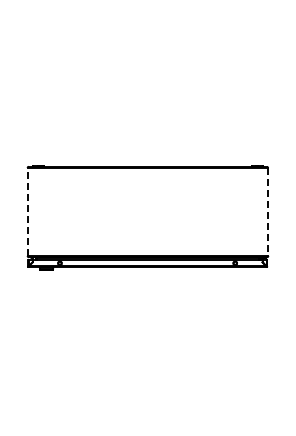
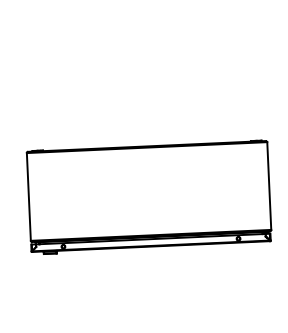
line: (27, 211) -> (28, 196), dashed -> solid
line: (268, 211) -> (269, 185), dashed -> solid

